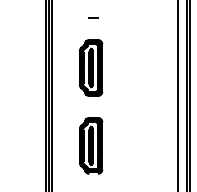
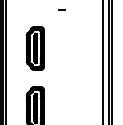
line: (93, 17) -> (61, 9), moved

